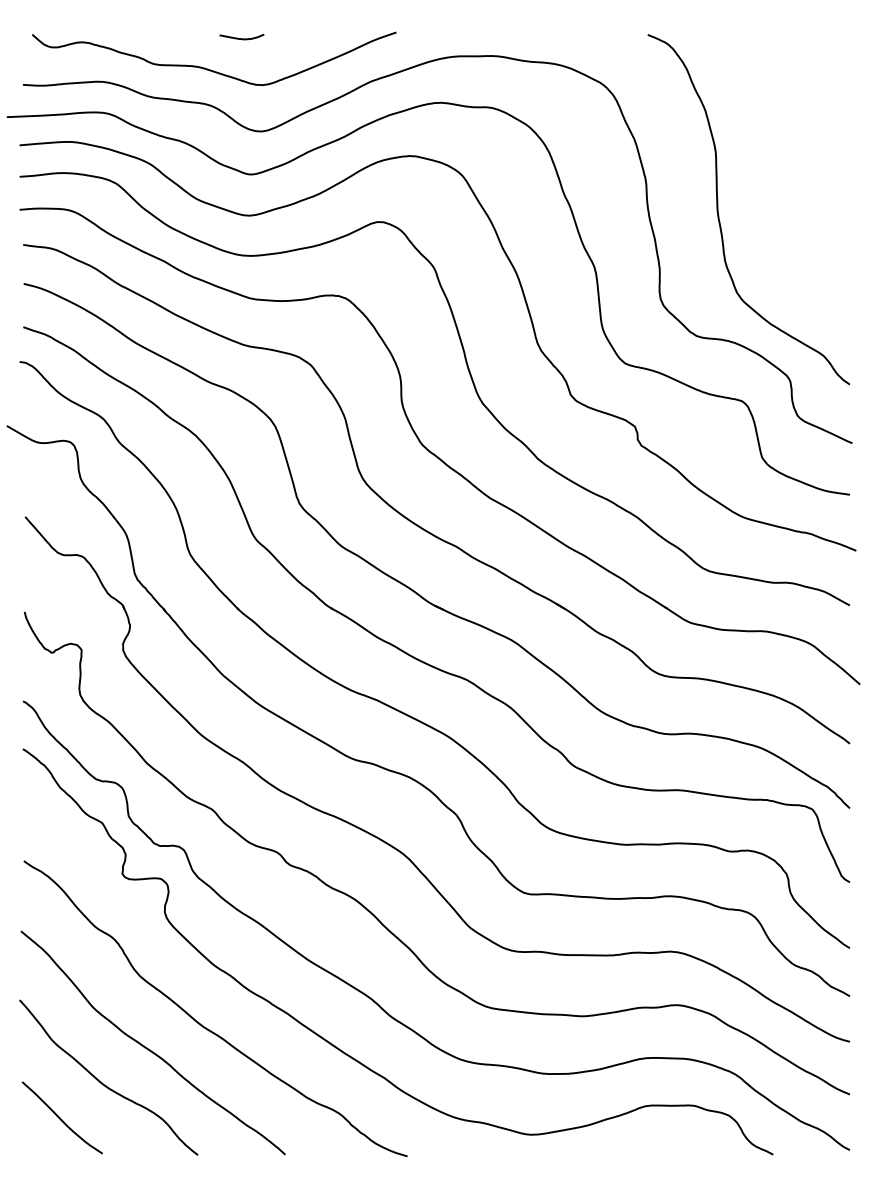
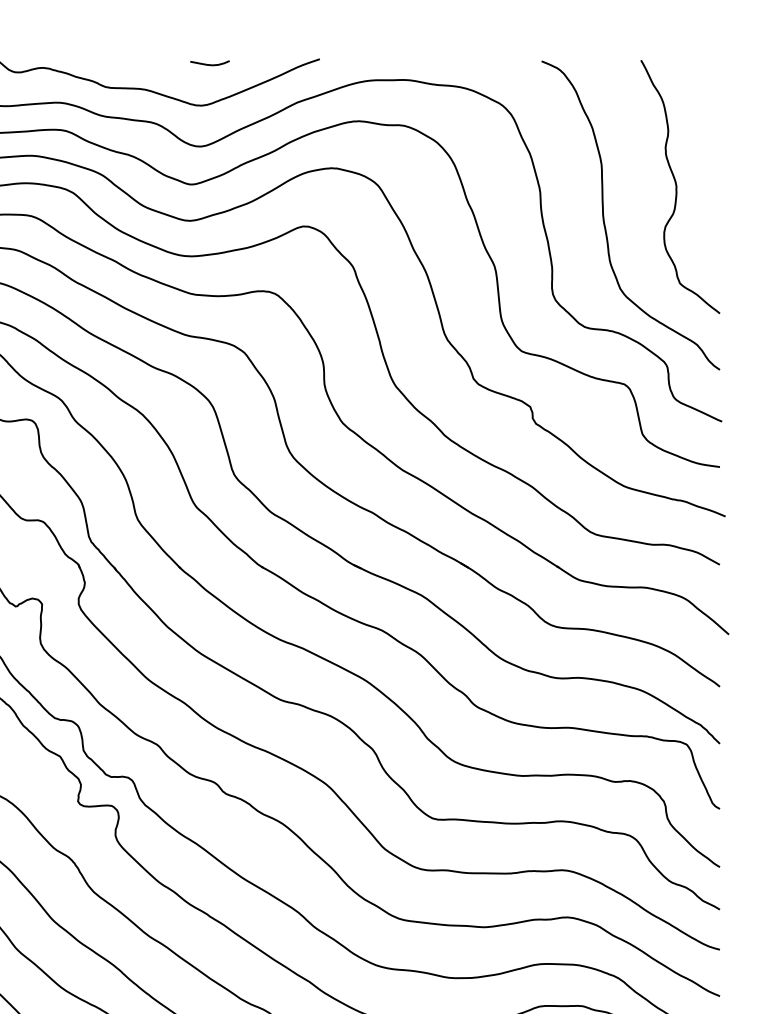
curve: (241, 38) -> (209, 64), moved
curve: (801, 177) -> (677, 187), added

